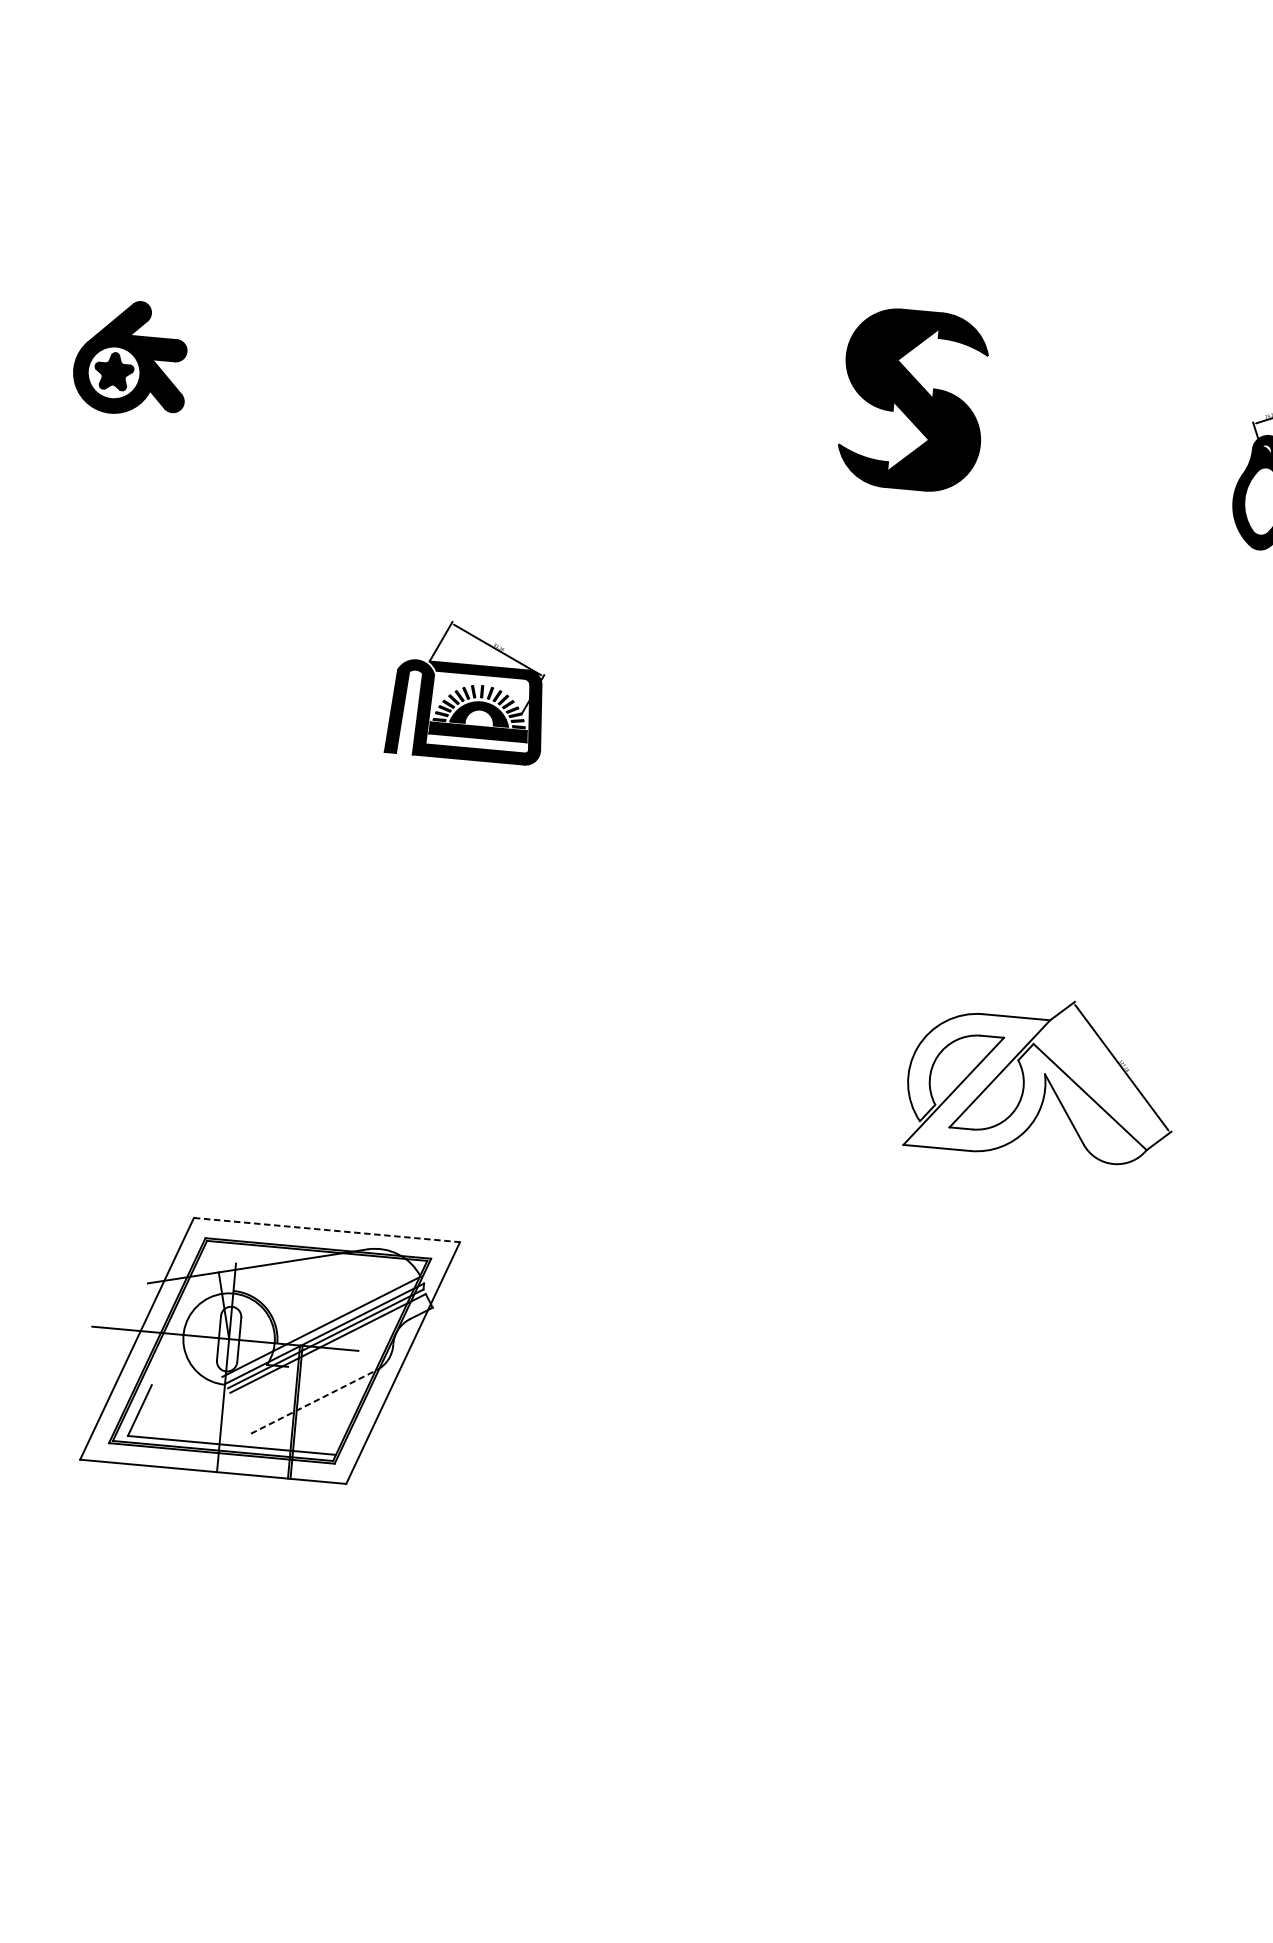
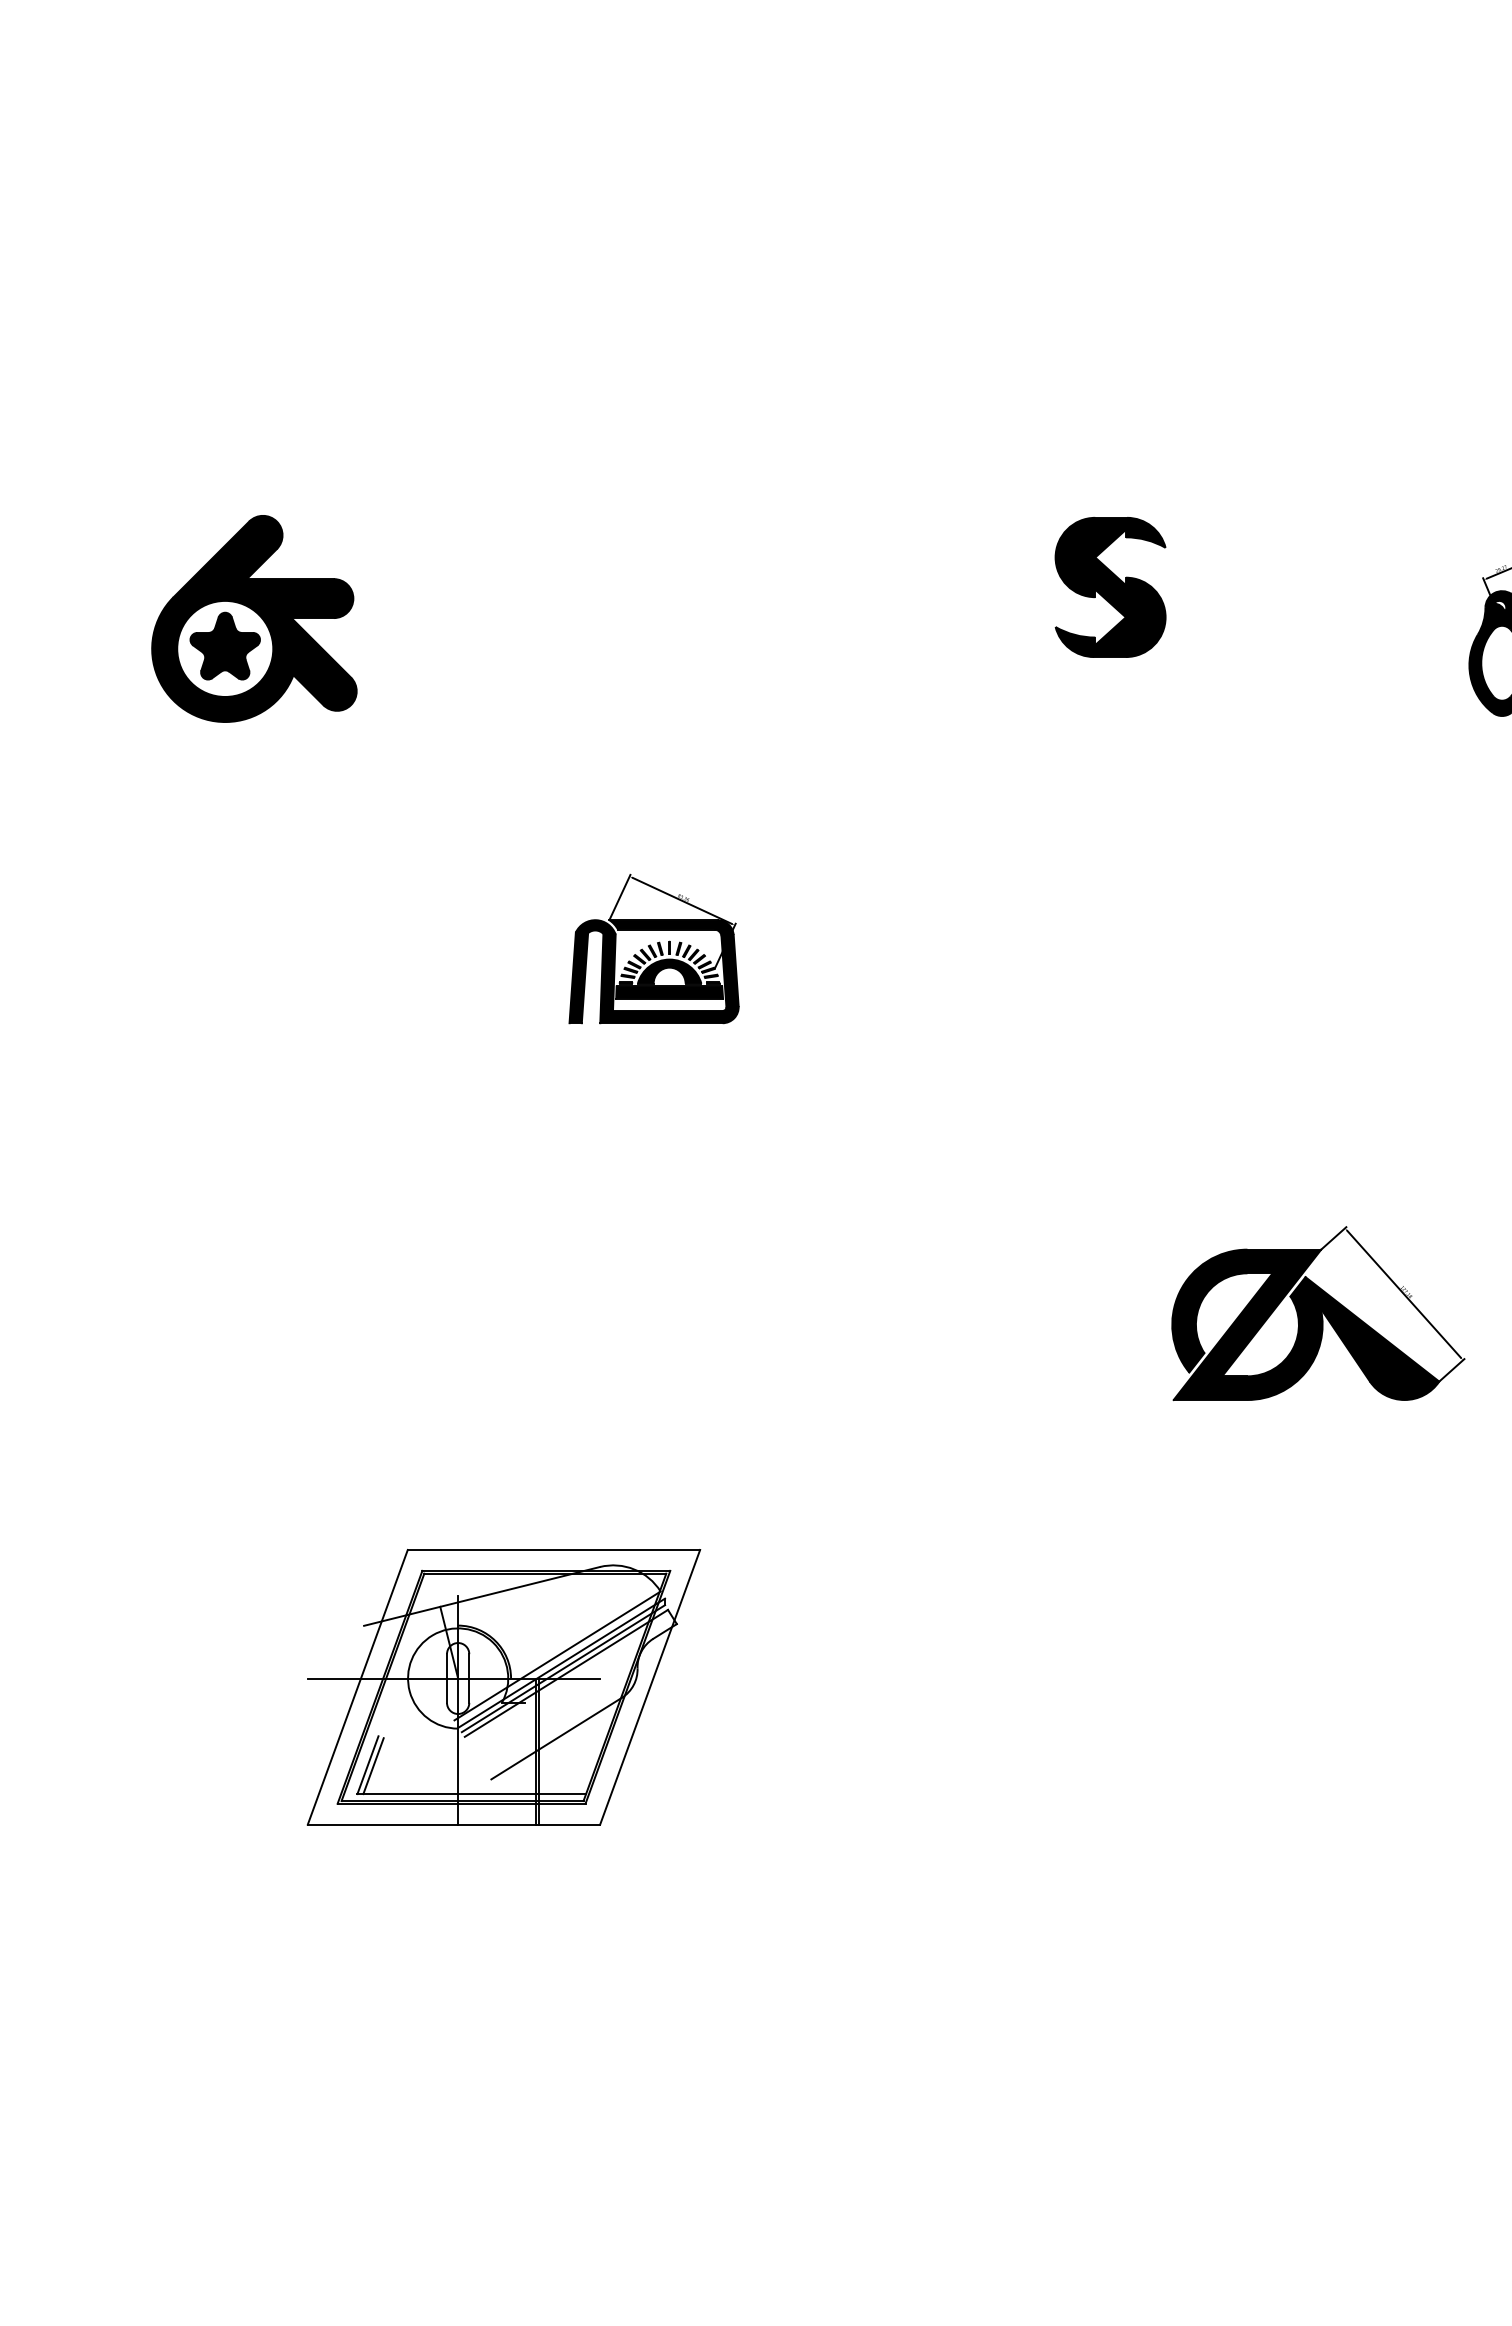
part: (131, 357) -> (254, 618), size x1.67
part: (913, 400) -> (1110, 587), size x0.71
fill: (1029, 1087) -> (1305, 1324), added
line: (327, 1229) -> (554, 1549), dashed -> solid
line: (313, 1401) -> (556, 1738), dashed -> solid
line: (144, 1412) -> (373, 1766), added

